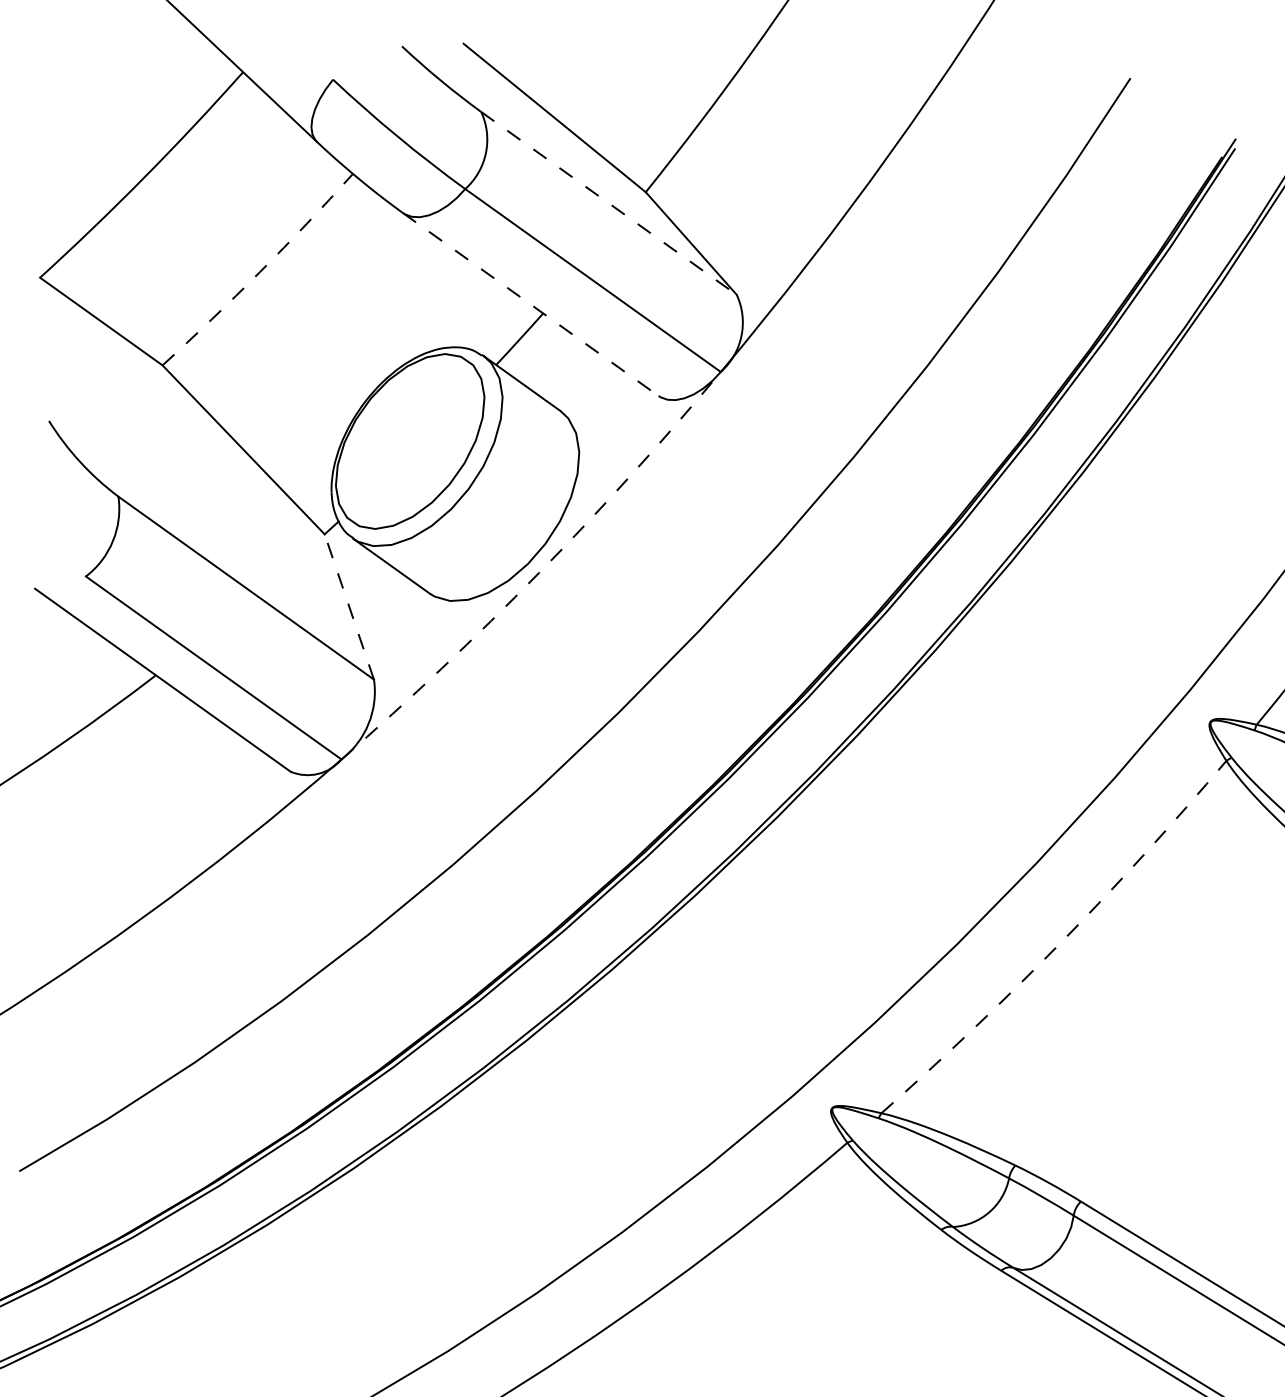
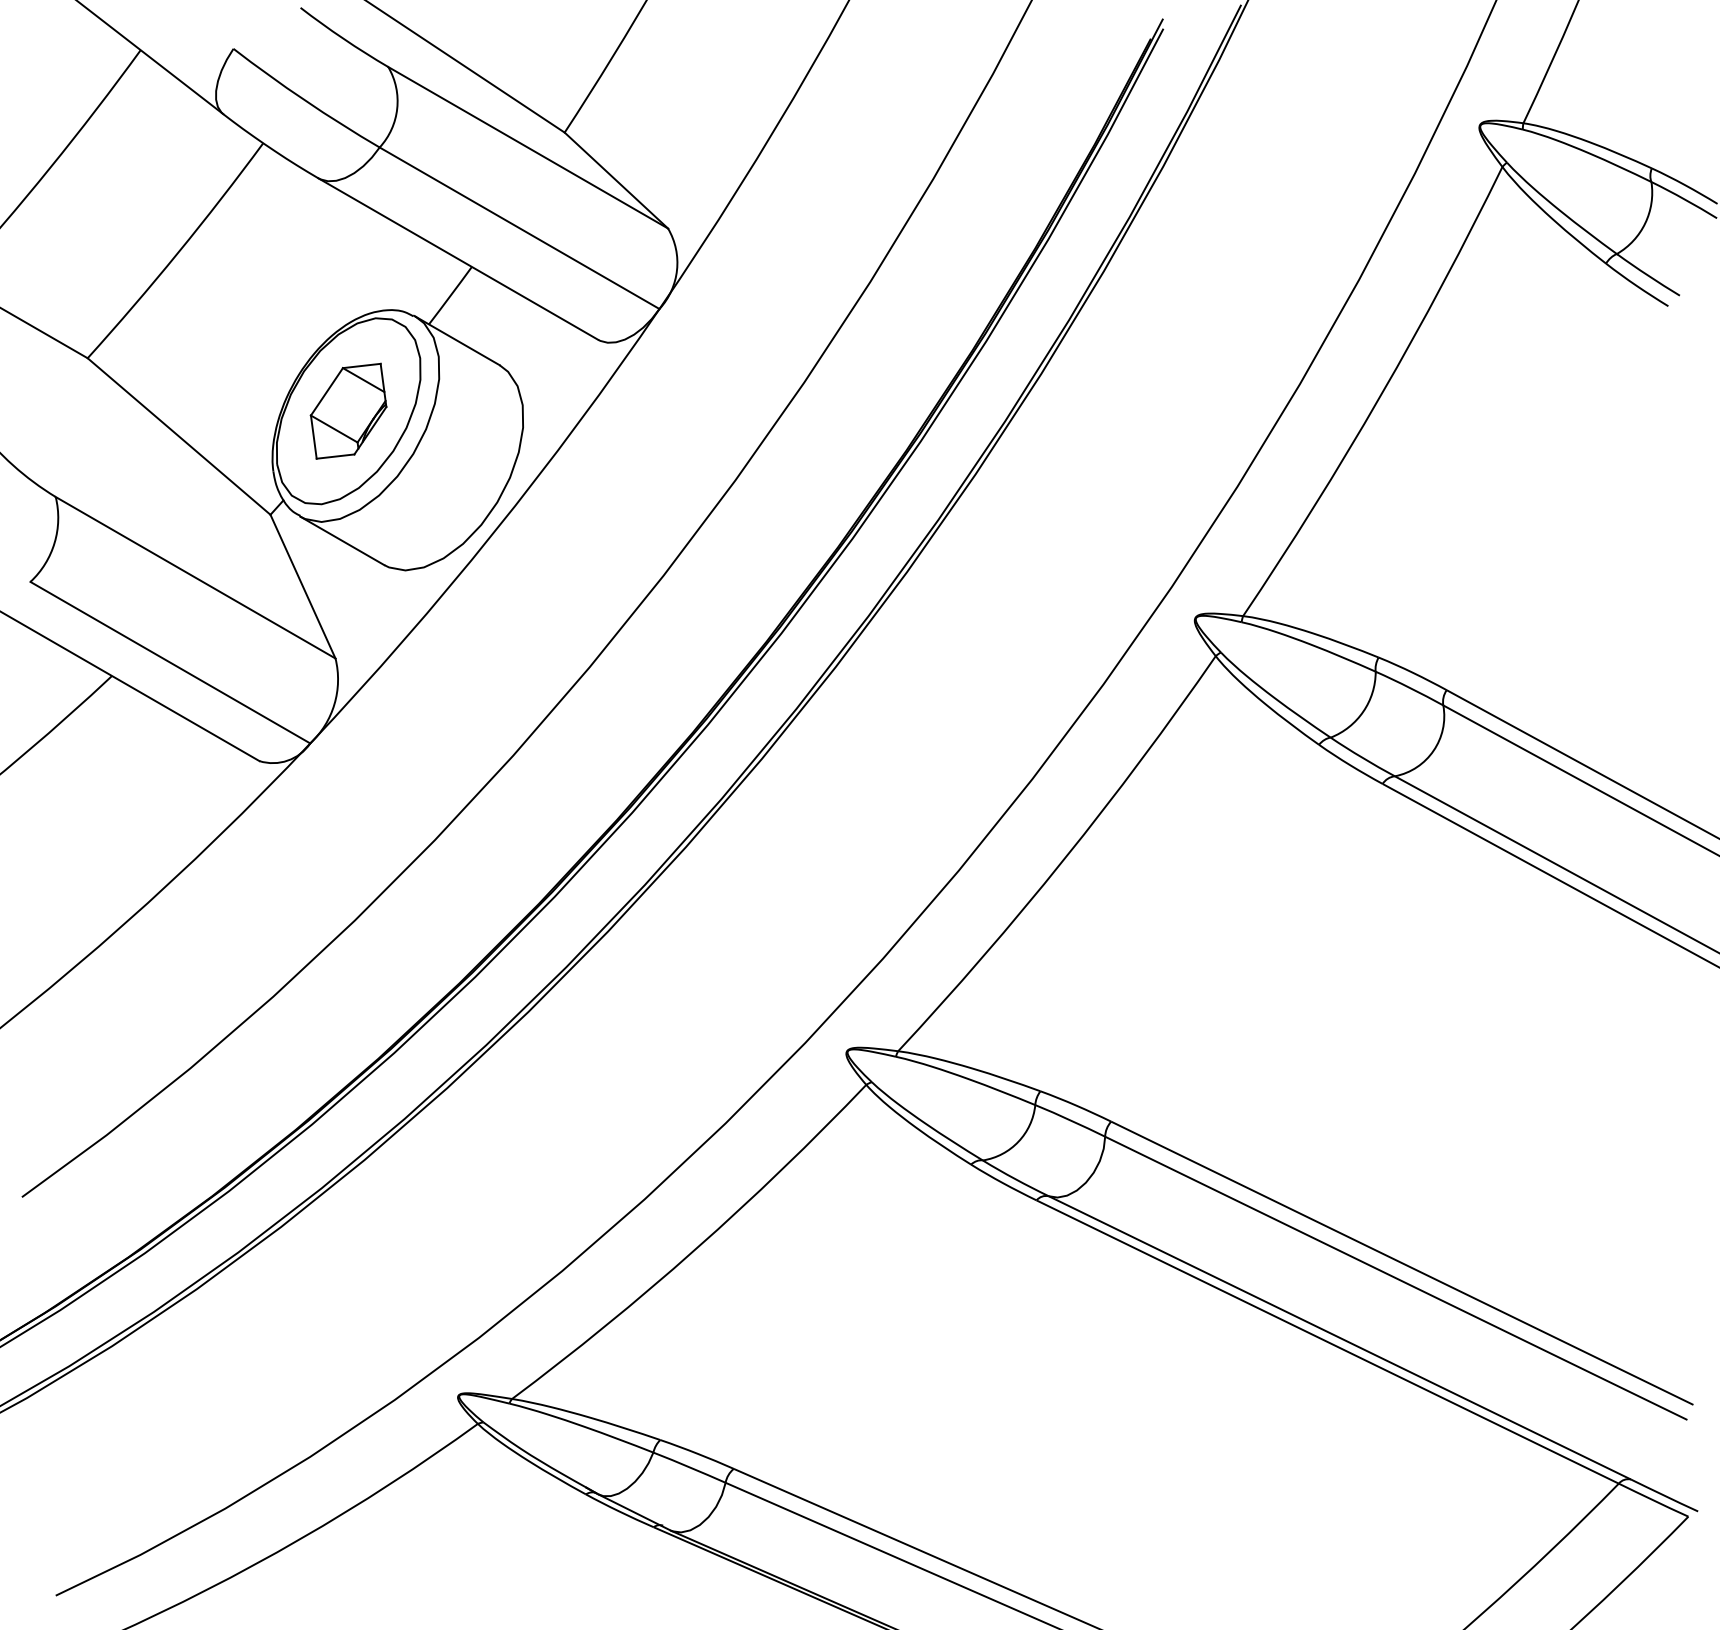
line: (609, 203) -> (528, 147), dashed -> solid
arc: (260, 272) -> (178, 253), dashed -> solid
line: (530, 304) -> (458, 259), dashed -> solid
part: (410, 440) -> (348, 410), added
arc: (538, 573) -> (493, 533), dashed -> solid
line: (349, 606) -> (303, 586), dashed -> solid
arc: (1060, 943) -> (1064, 859), dashed -> solid

